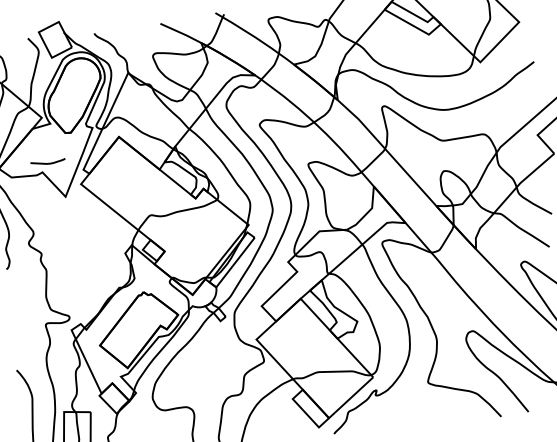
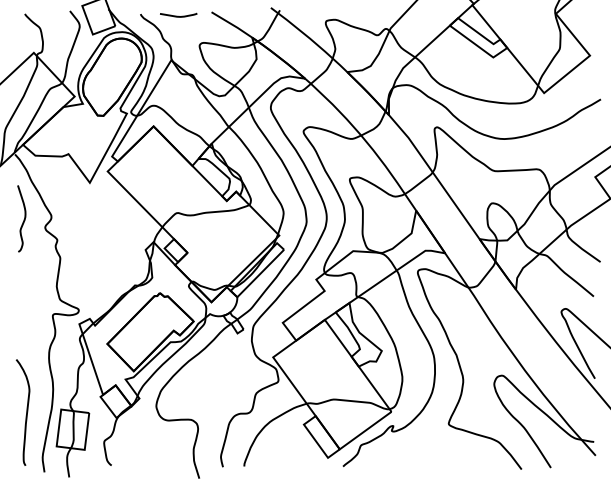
curve: (47, 162) -> (178, 15), moved

